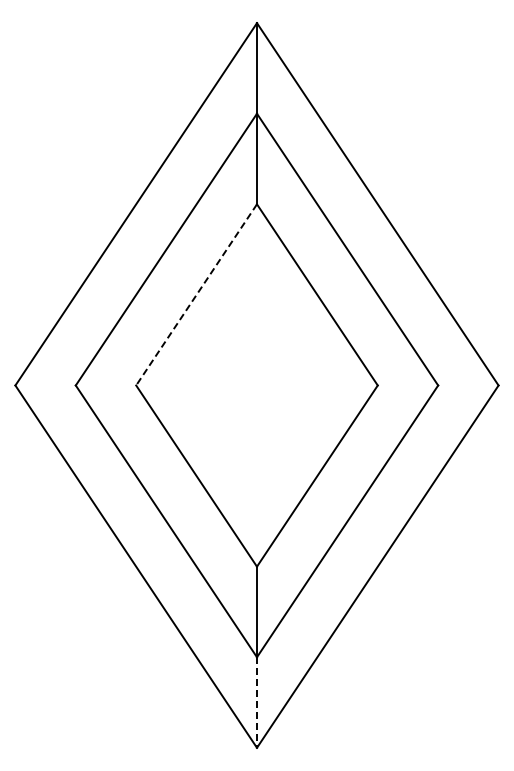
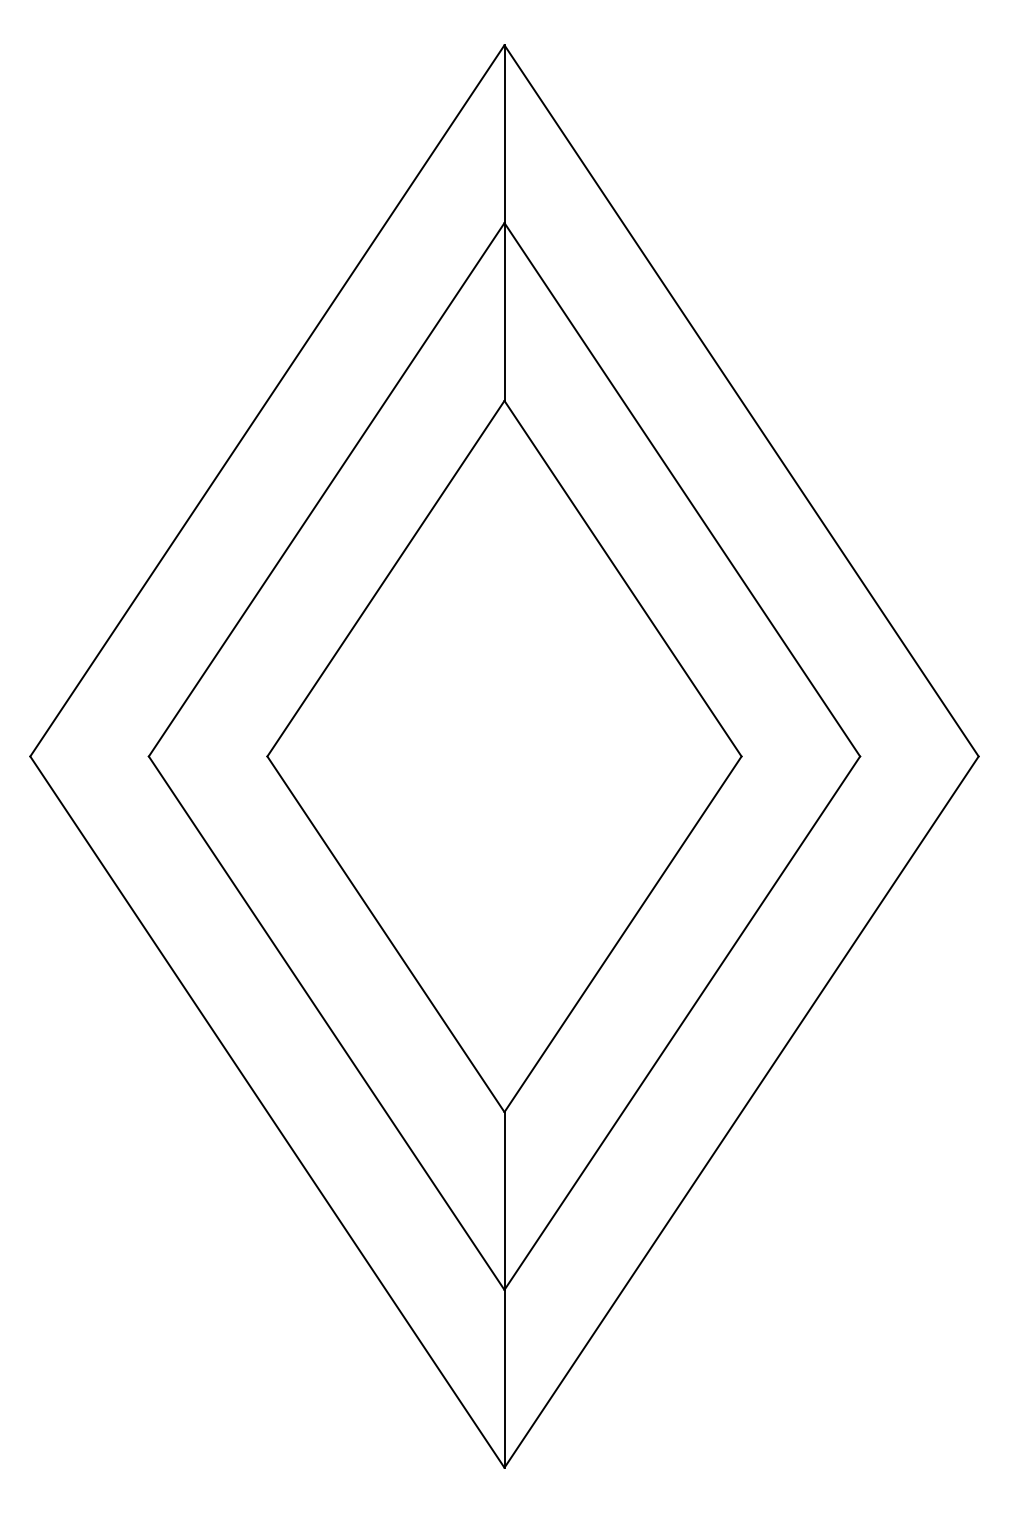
line: (196, 294) -> (385, 577), dashed -> solid
line: (257, 703) -> (505, 1380), dashed -> solid

